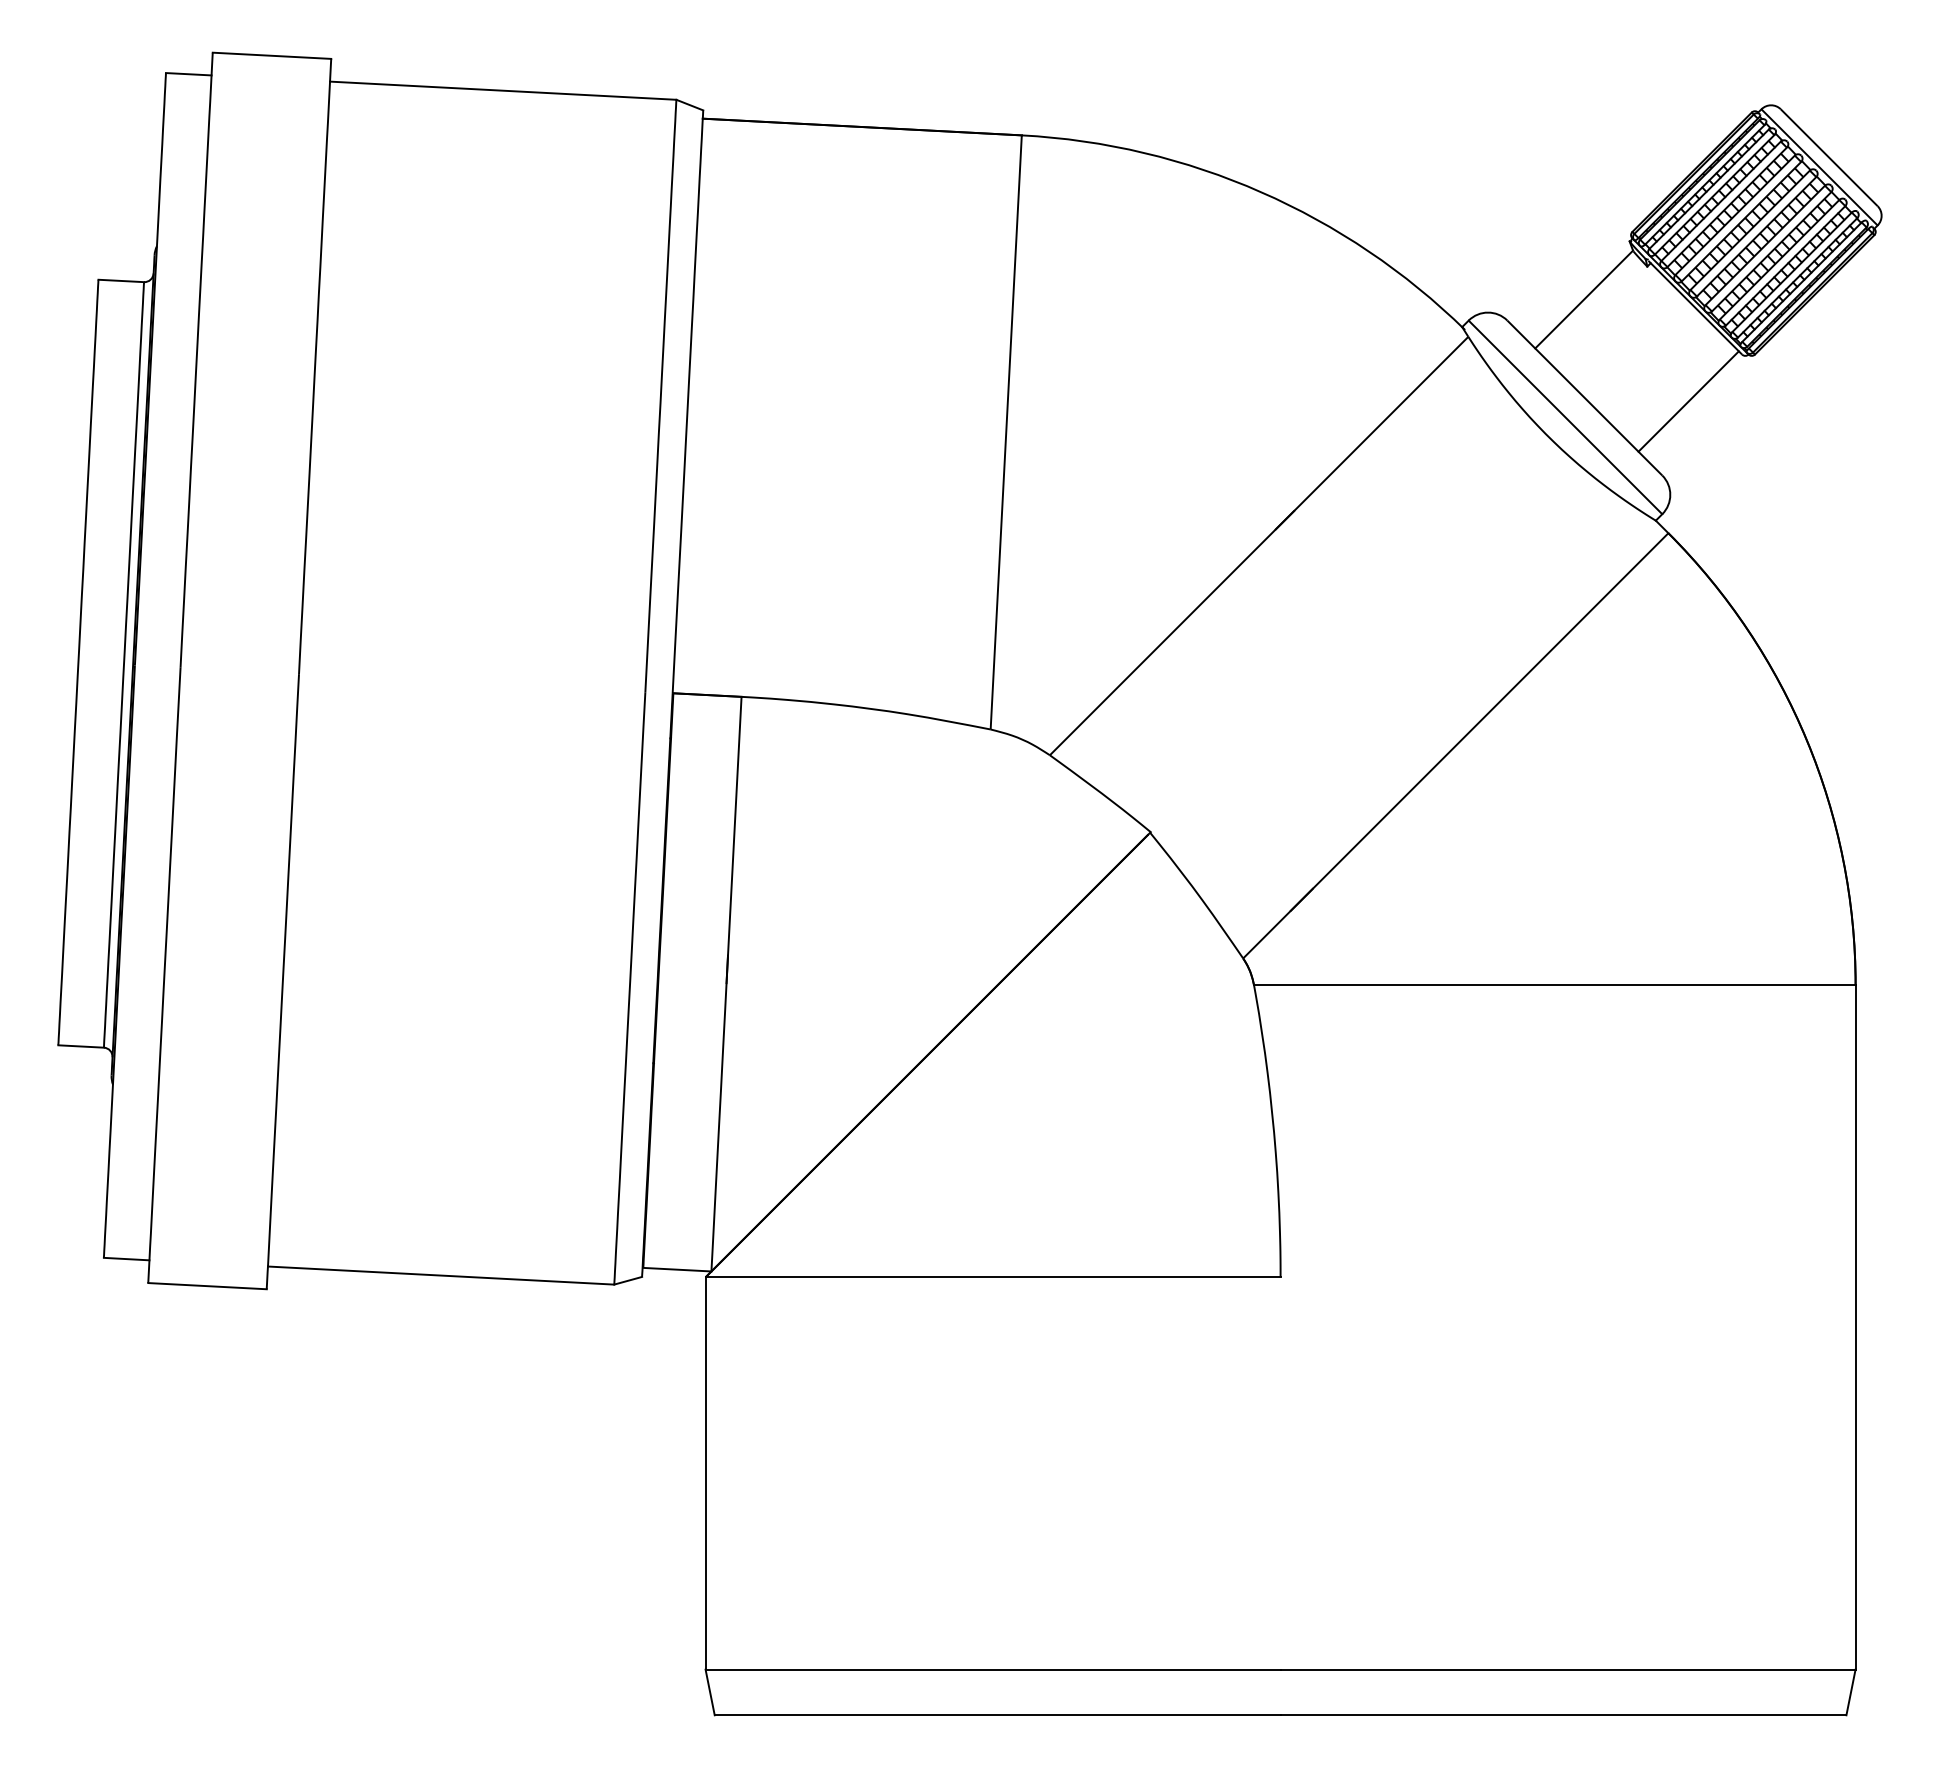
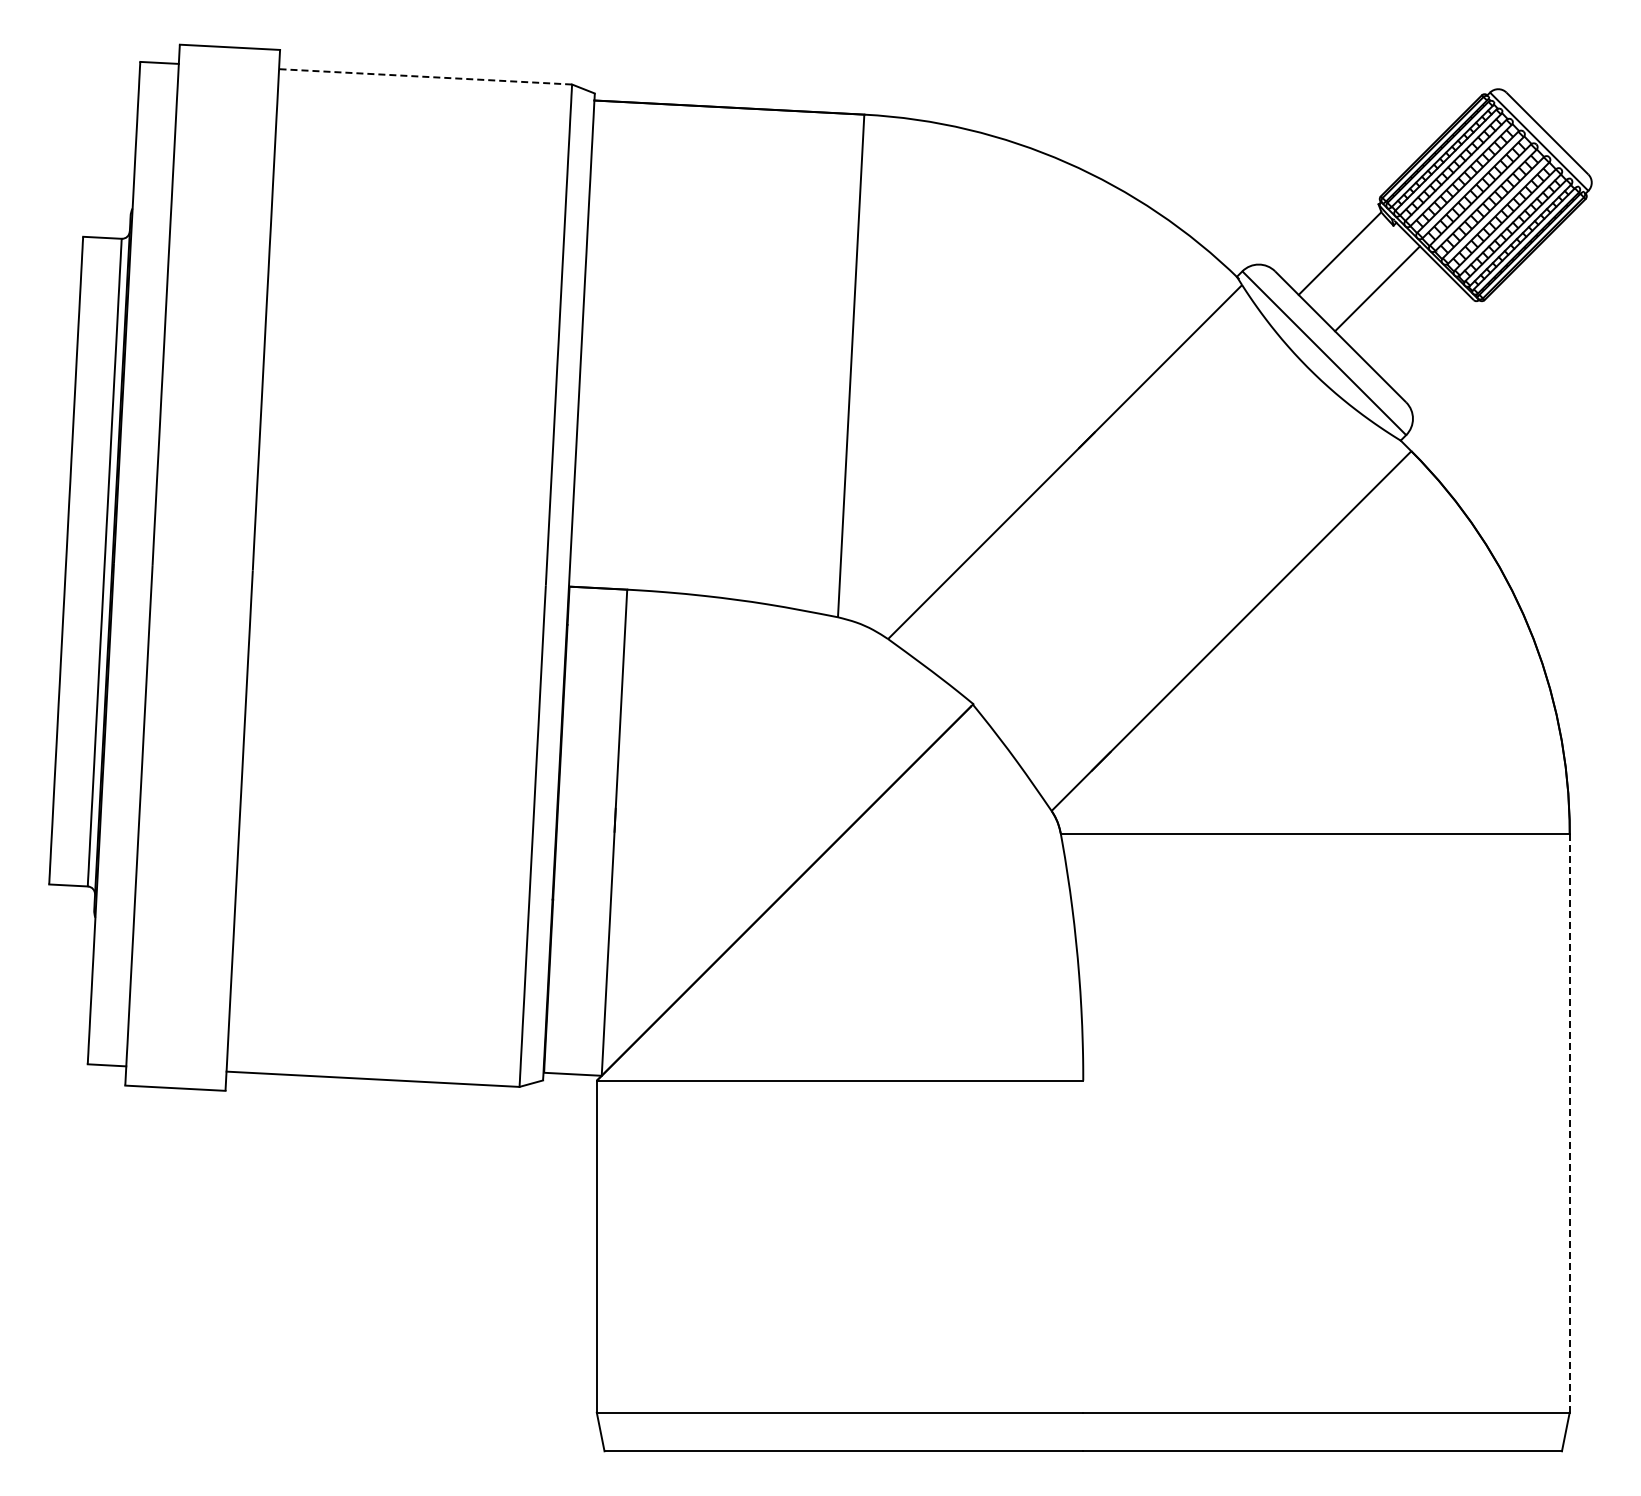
line: (503, 90) -> (425, 76), solid -> dashed
line: (1688, 401) -> (1377, 288), moved
line: (1855, 1327) -> (1569, 1123), solid -> dashed

